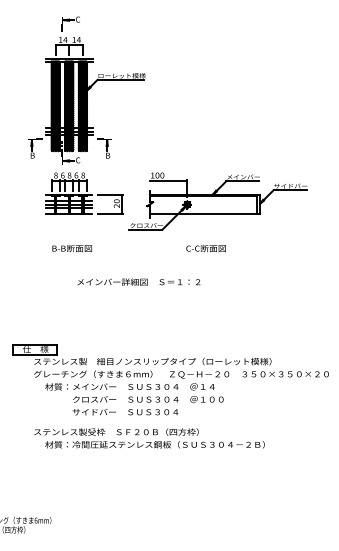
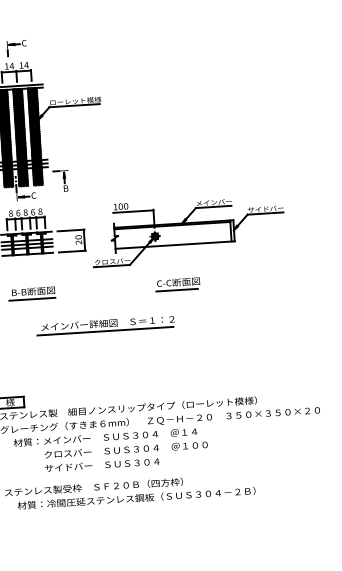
line: (70, 255) -> (32, 299), added
line: (204, 255) -> (177, 290), added
line: (135, 289) -> (104, 331), added

